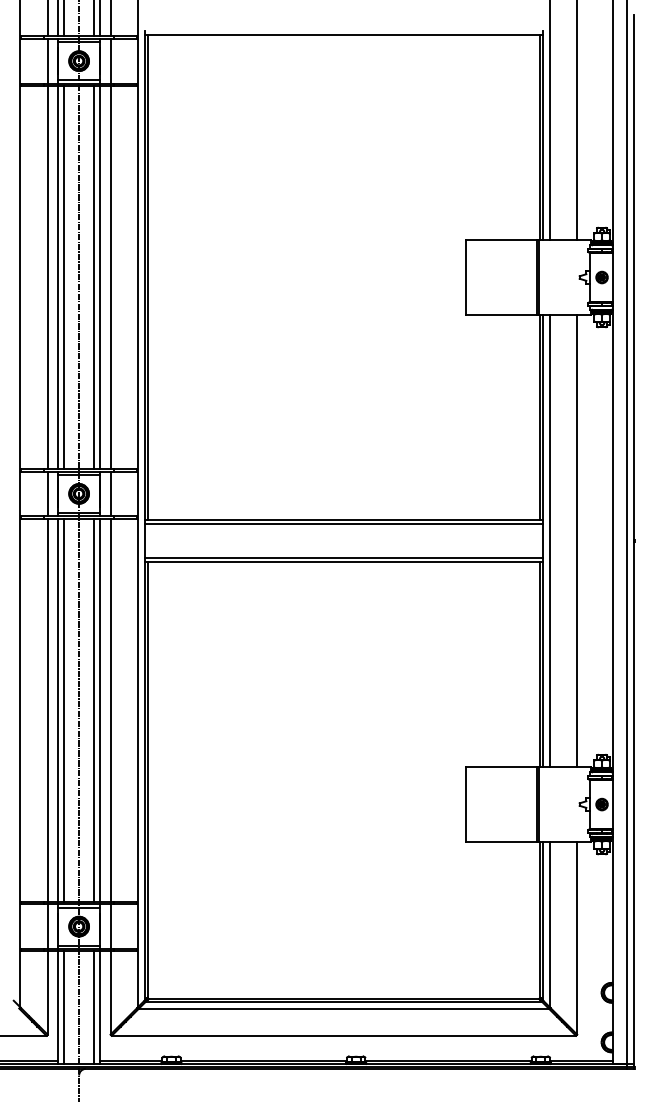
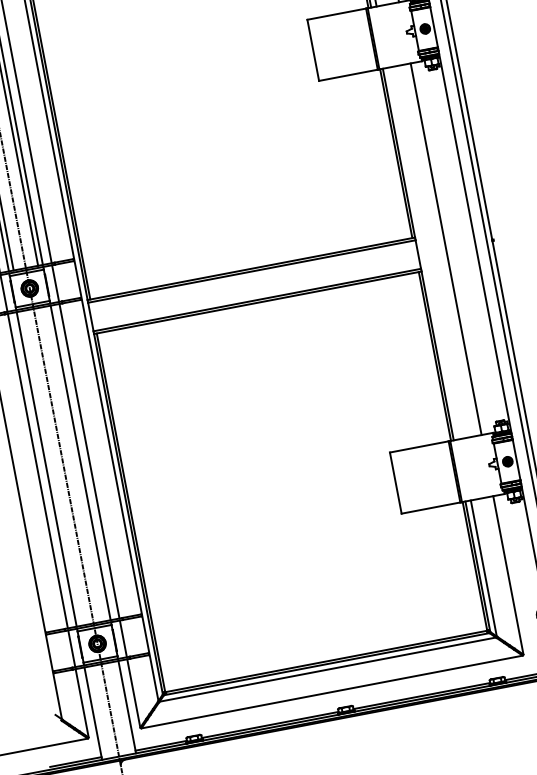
line: (549, 540) -> (423, 253), removed
line: (64, 709) -> (51, 467), removed
line: (94, 709) -> (76, 463), removed
line: (64, 1007) -> (98, 712), removed
line: (94, 1007) -> (122, 707), removed

